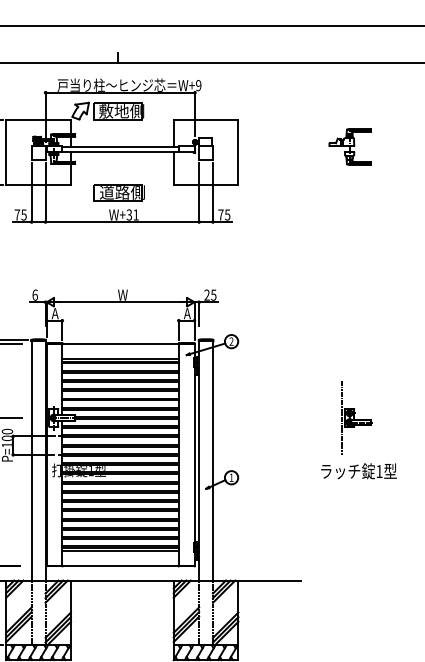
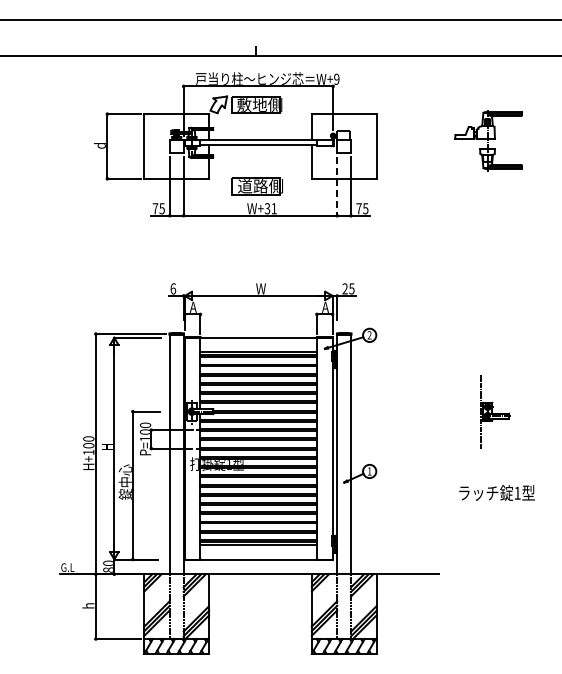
part: (349, 146) -> (487, 140), size x1.6
line: (199, 193) -> (337, 187), solid -> dashed
text: (358, 470) -> (496, 492), moved

